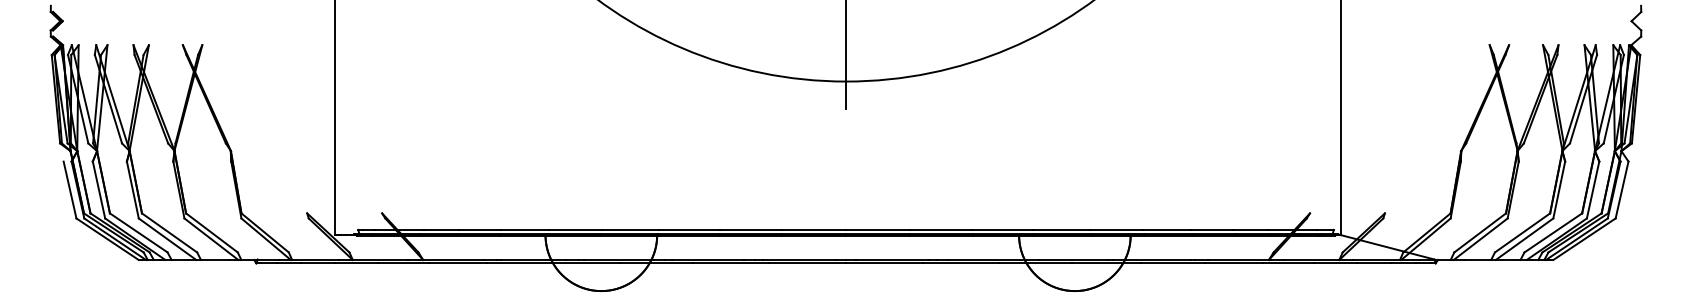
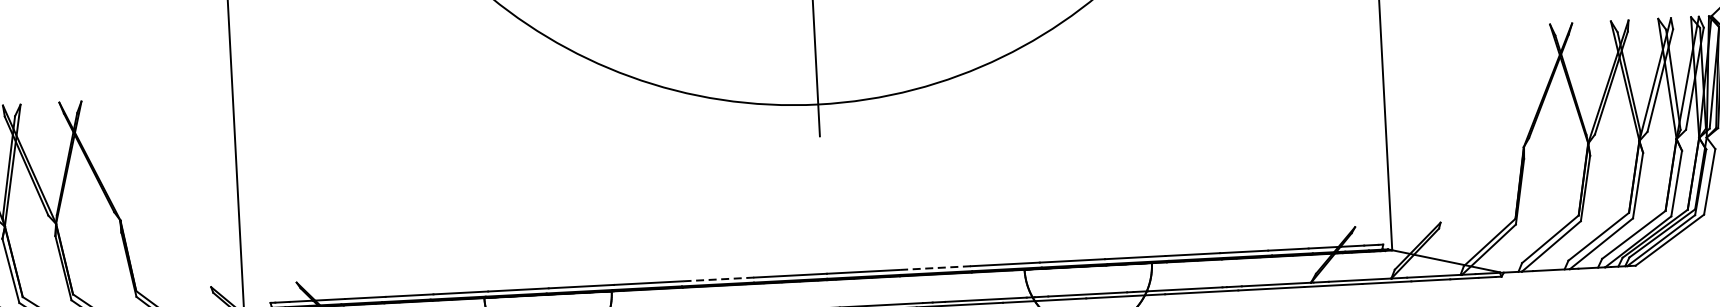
line: (750, 229) -> (717, 278), solid -> dashed
line: (940, 229) -> (934, 267), solid -> dashed

